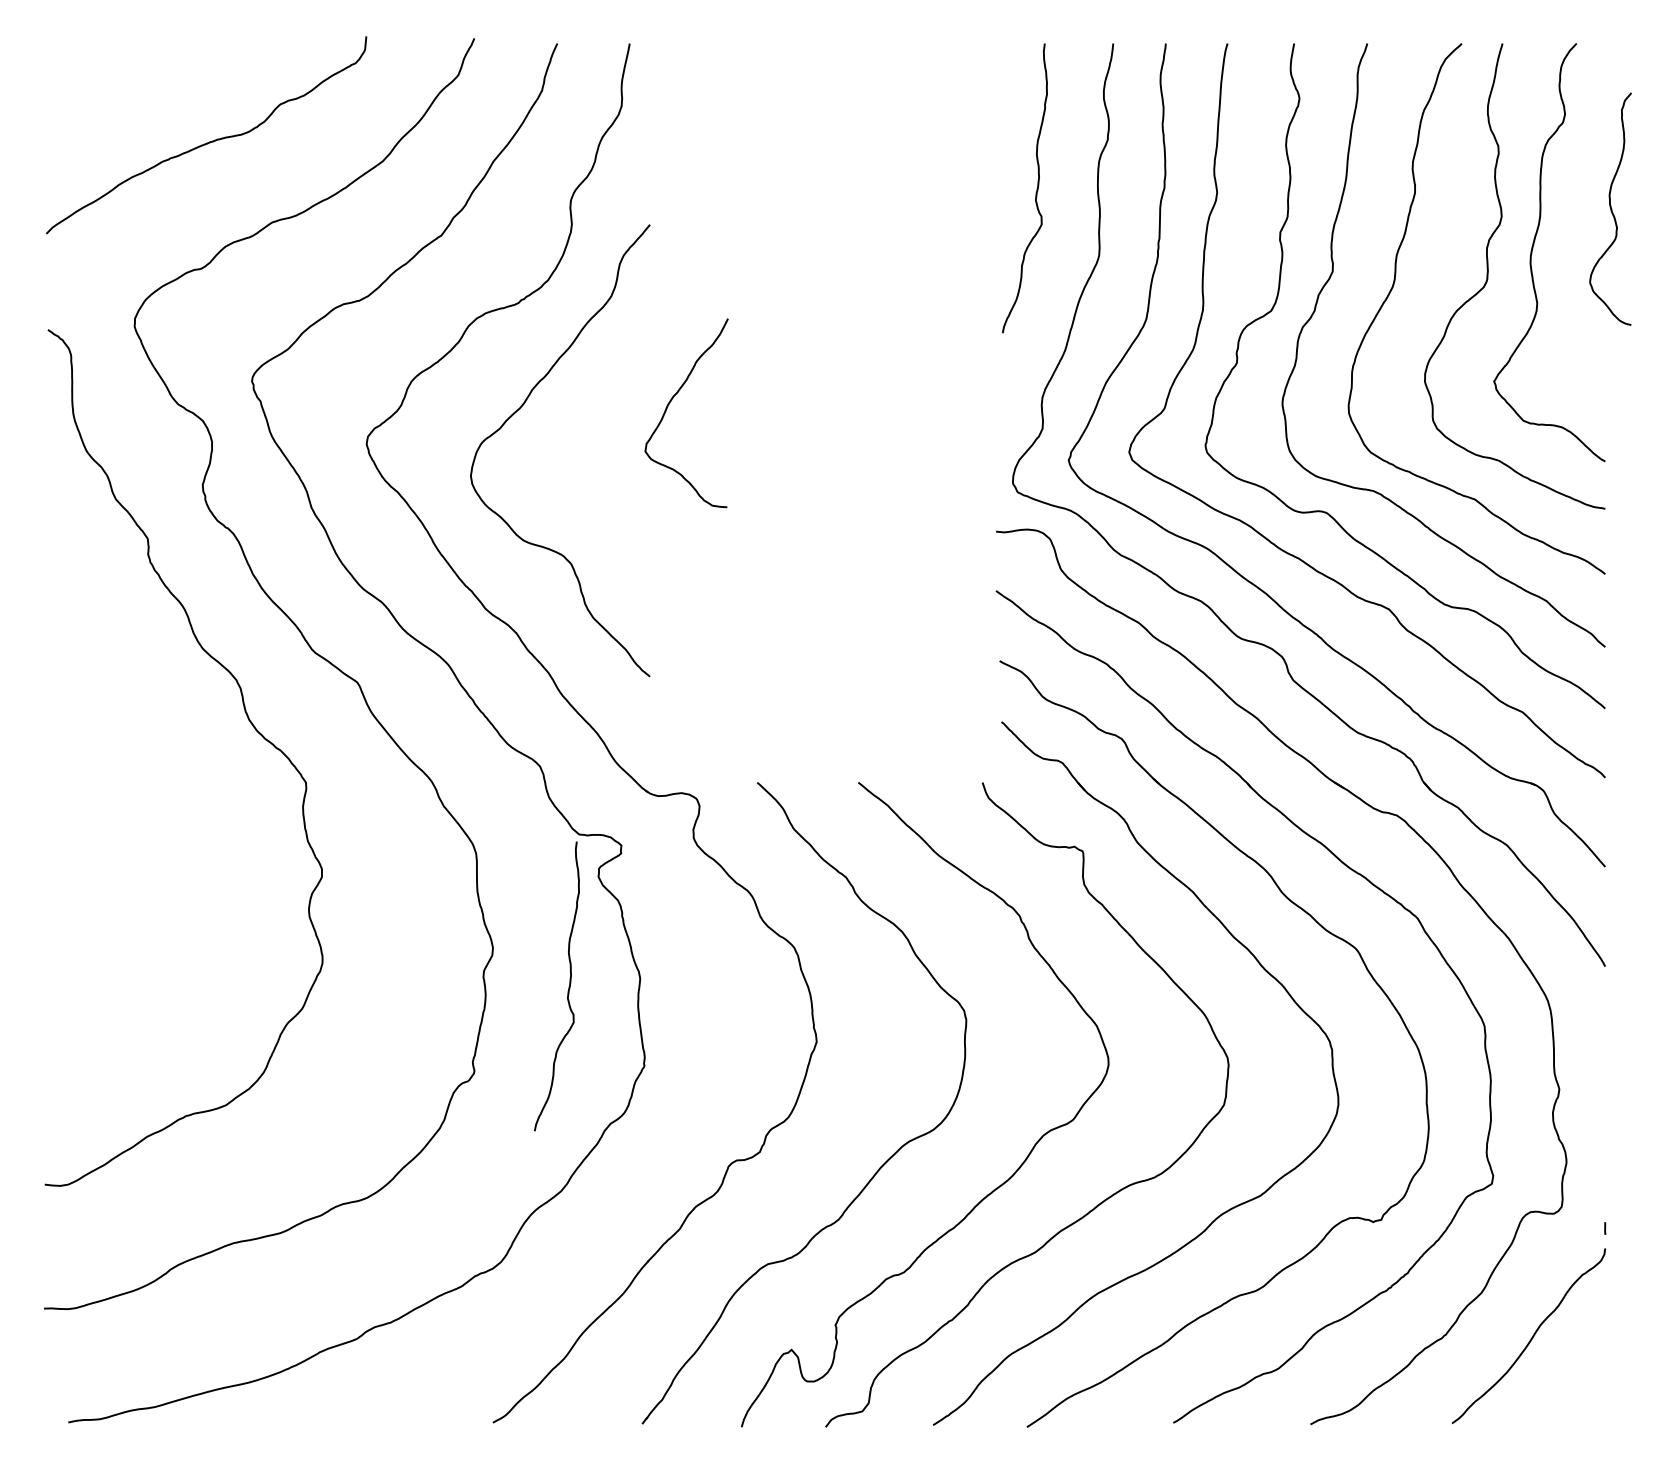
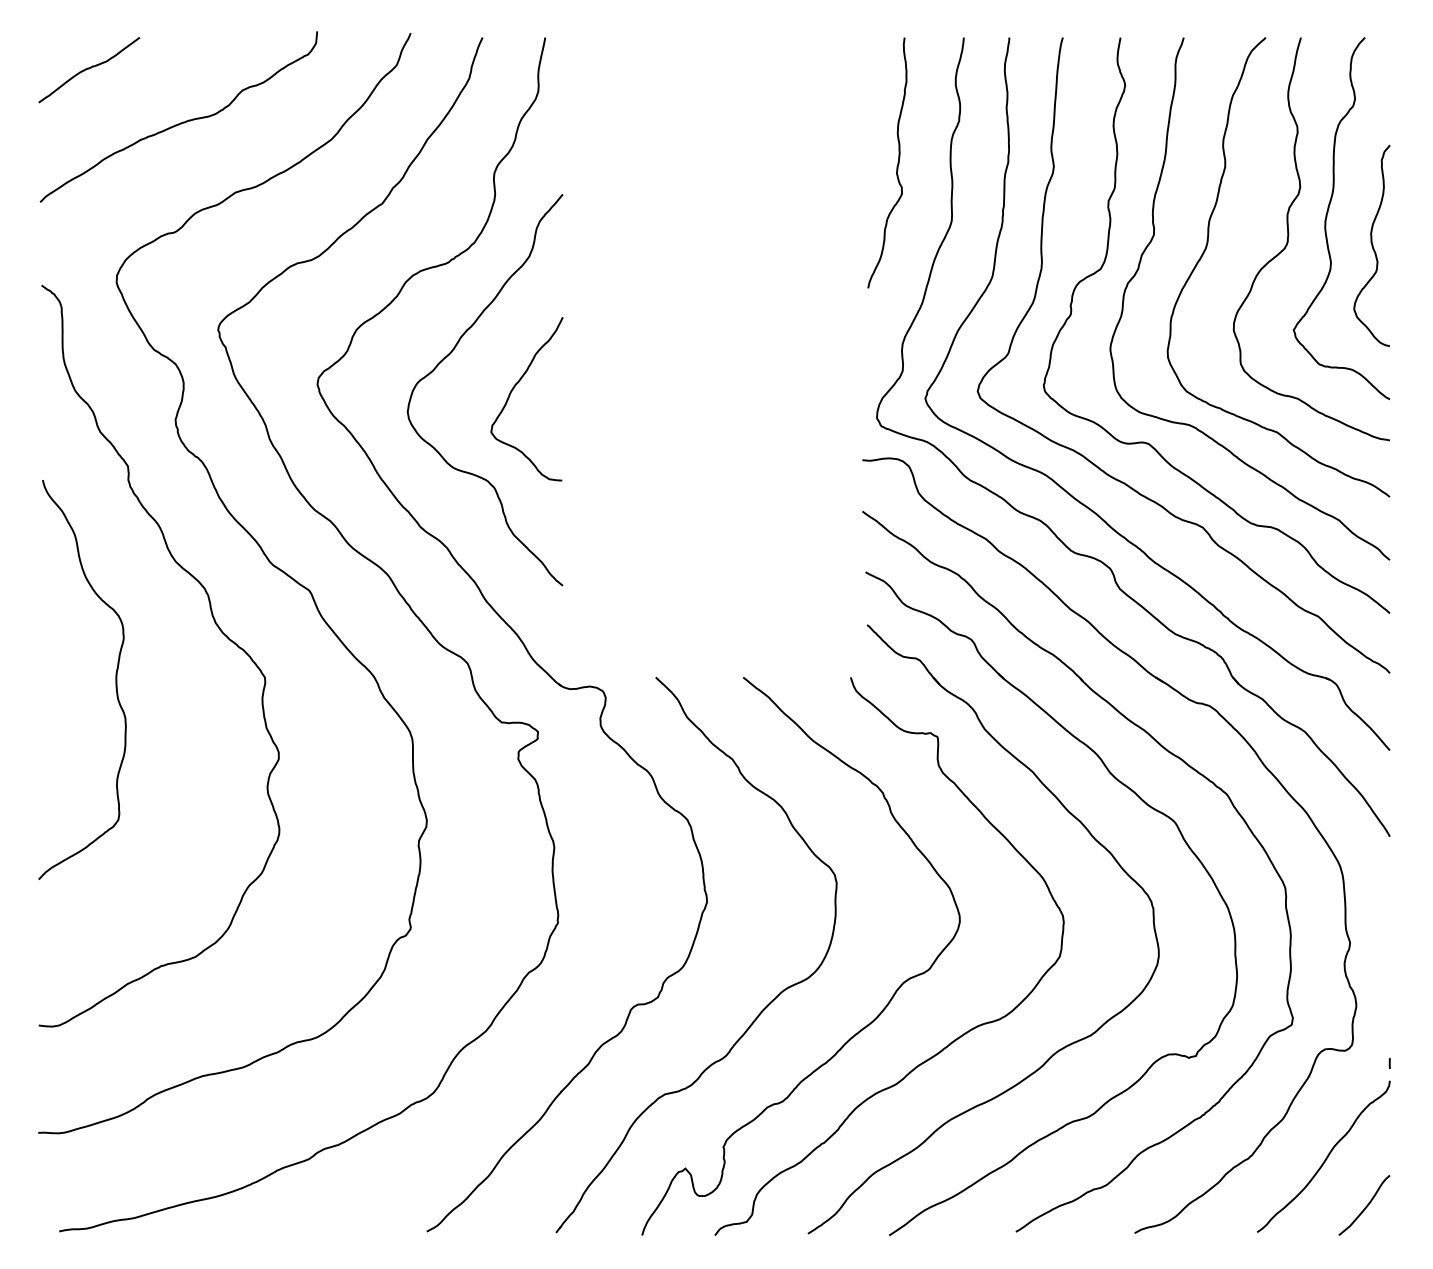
curve: (102, 80) -> (88, 69), added
curve: (1610, 208) -> (1371, 245), moved
curve: (670, 403) -> (513, 390), moved
curve: (133, 785) -> (115, 679), added
curve: (567, 990) -> (491, 857), removed
curve: (1577, 1393) -> (1365, 1206), added

